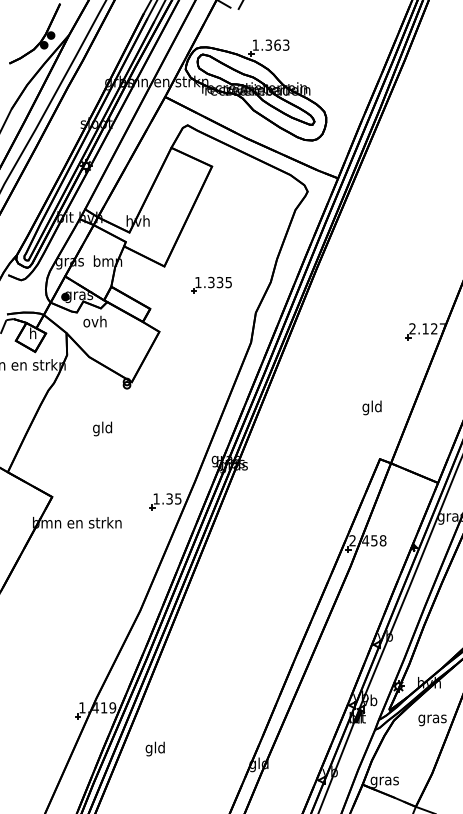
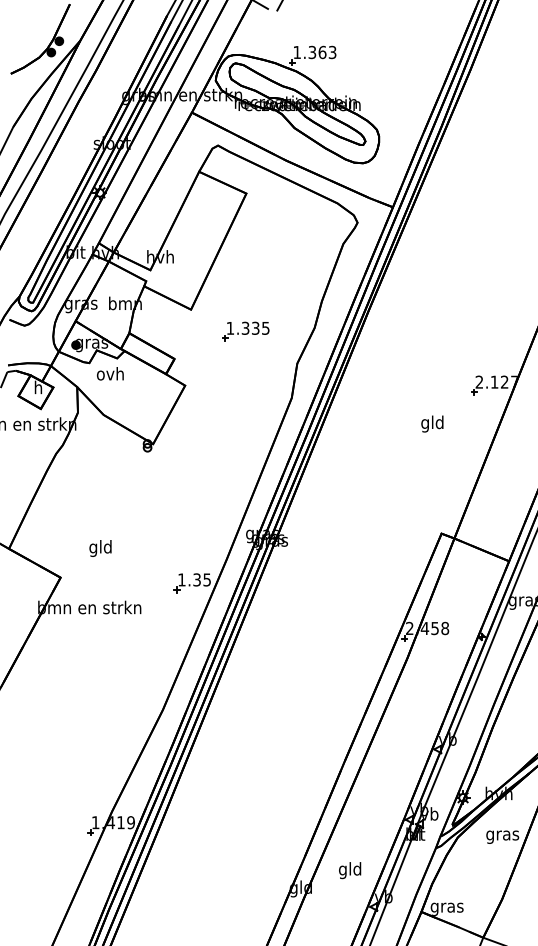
text: (371, 407) -> (431, 423), moved
text: (102, 428) -> (100, 547), moved
text: (154, 748) -> (349, 869), moved

